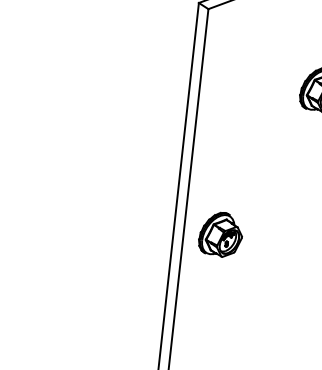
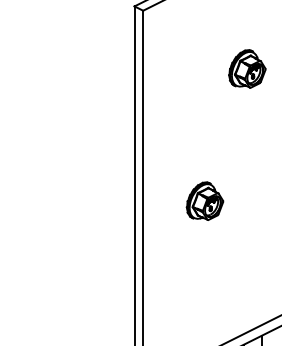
part: (220, 233) -> (204, 200), moved

